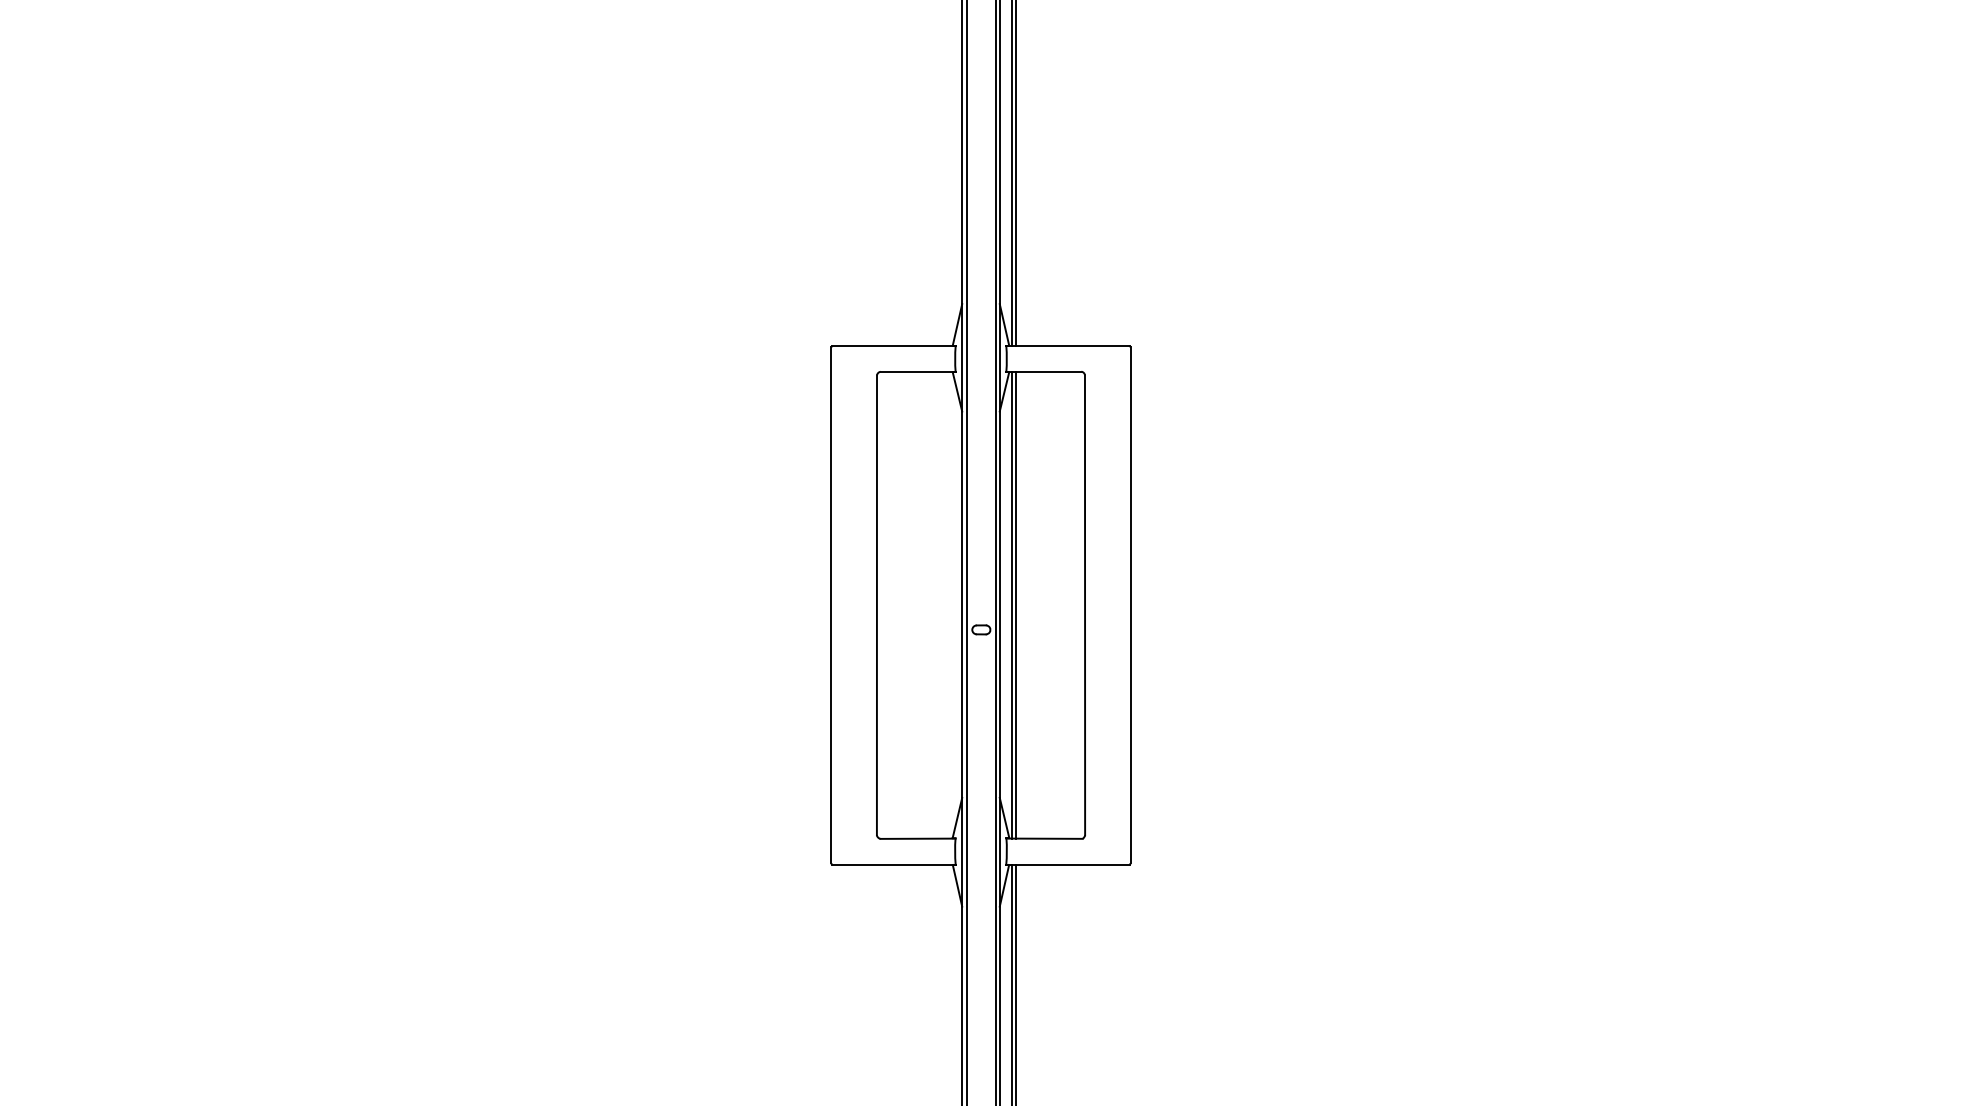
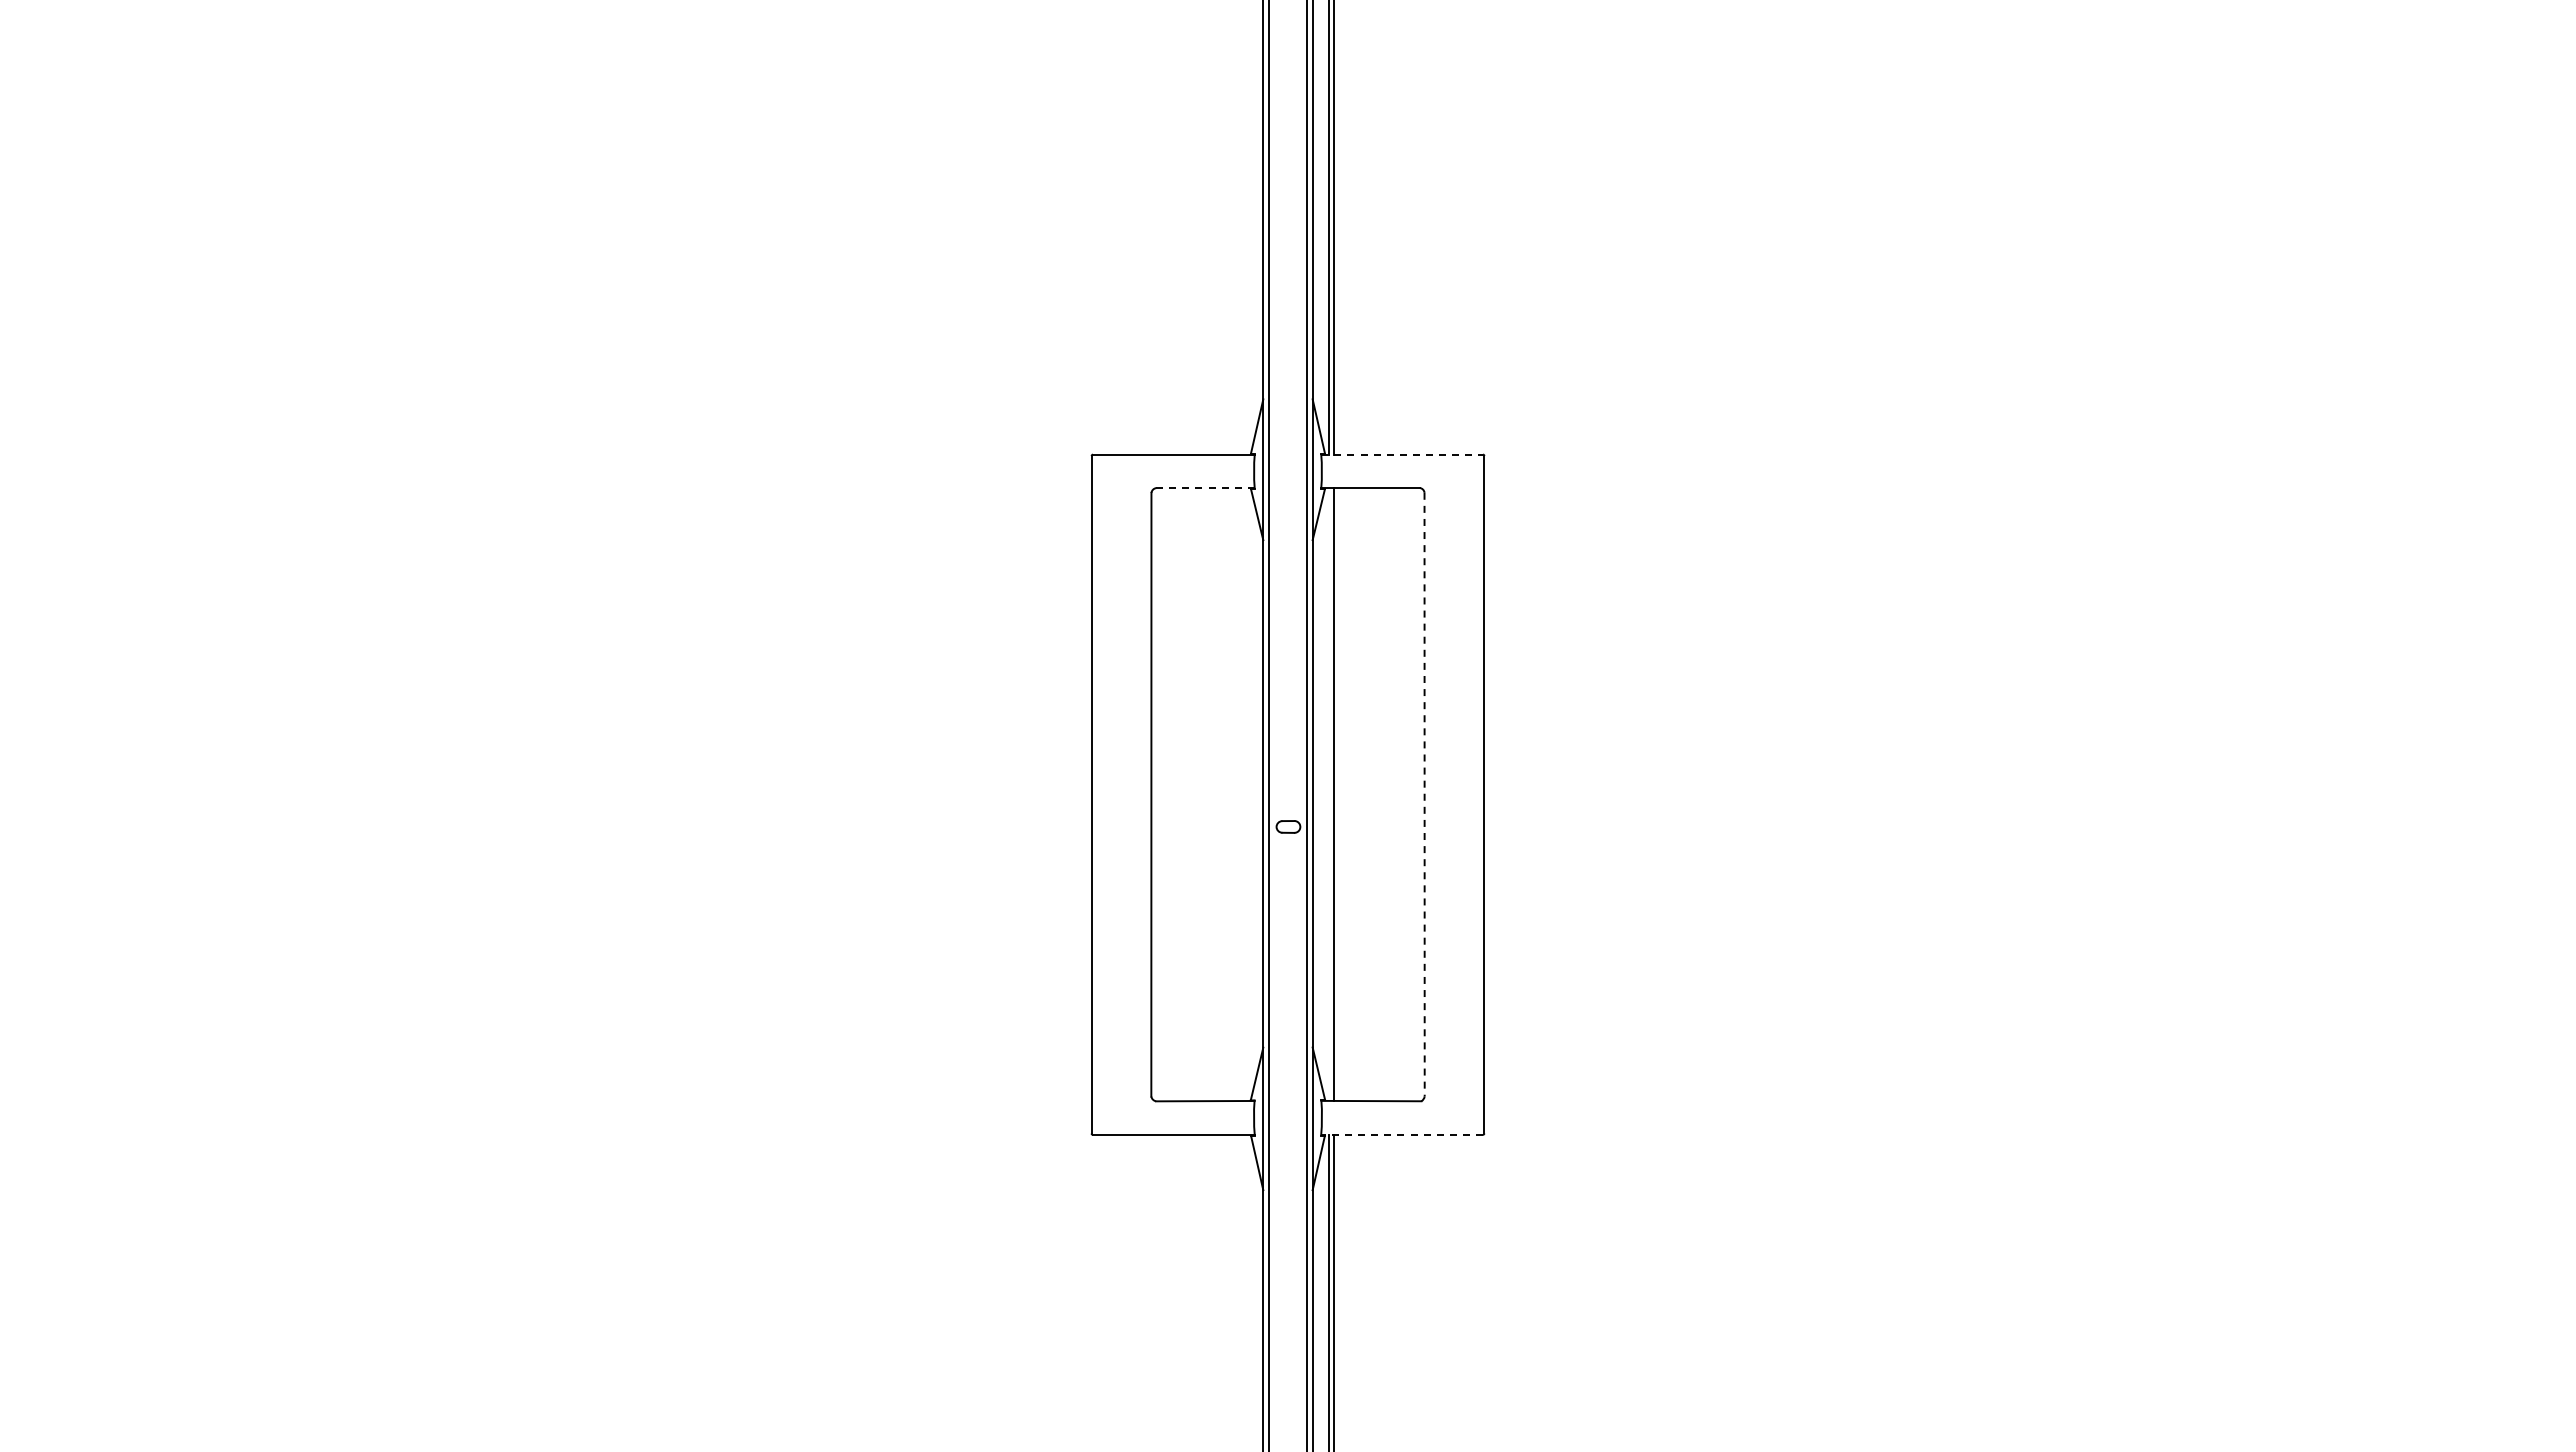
line: (1068, 346) -> (1402, 454), solid -> dashed
line: (918, 372) -> (1205, 488), solid -> dashed
line: (1011, 605) -> (1328, 794), removed
line: (1084, 605) -> (1424, 794), solid -> dashed
line: (1068, 864) -> (1402, 1134), solid -> dashed

